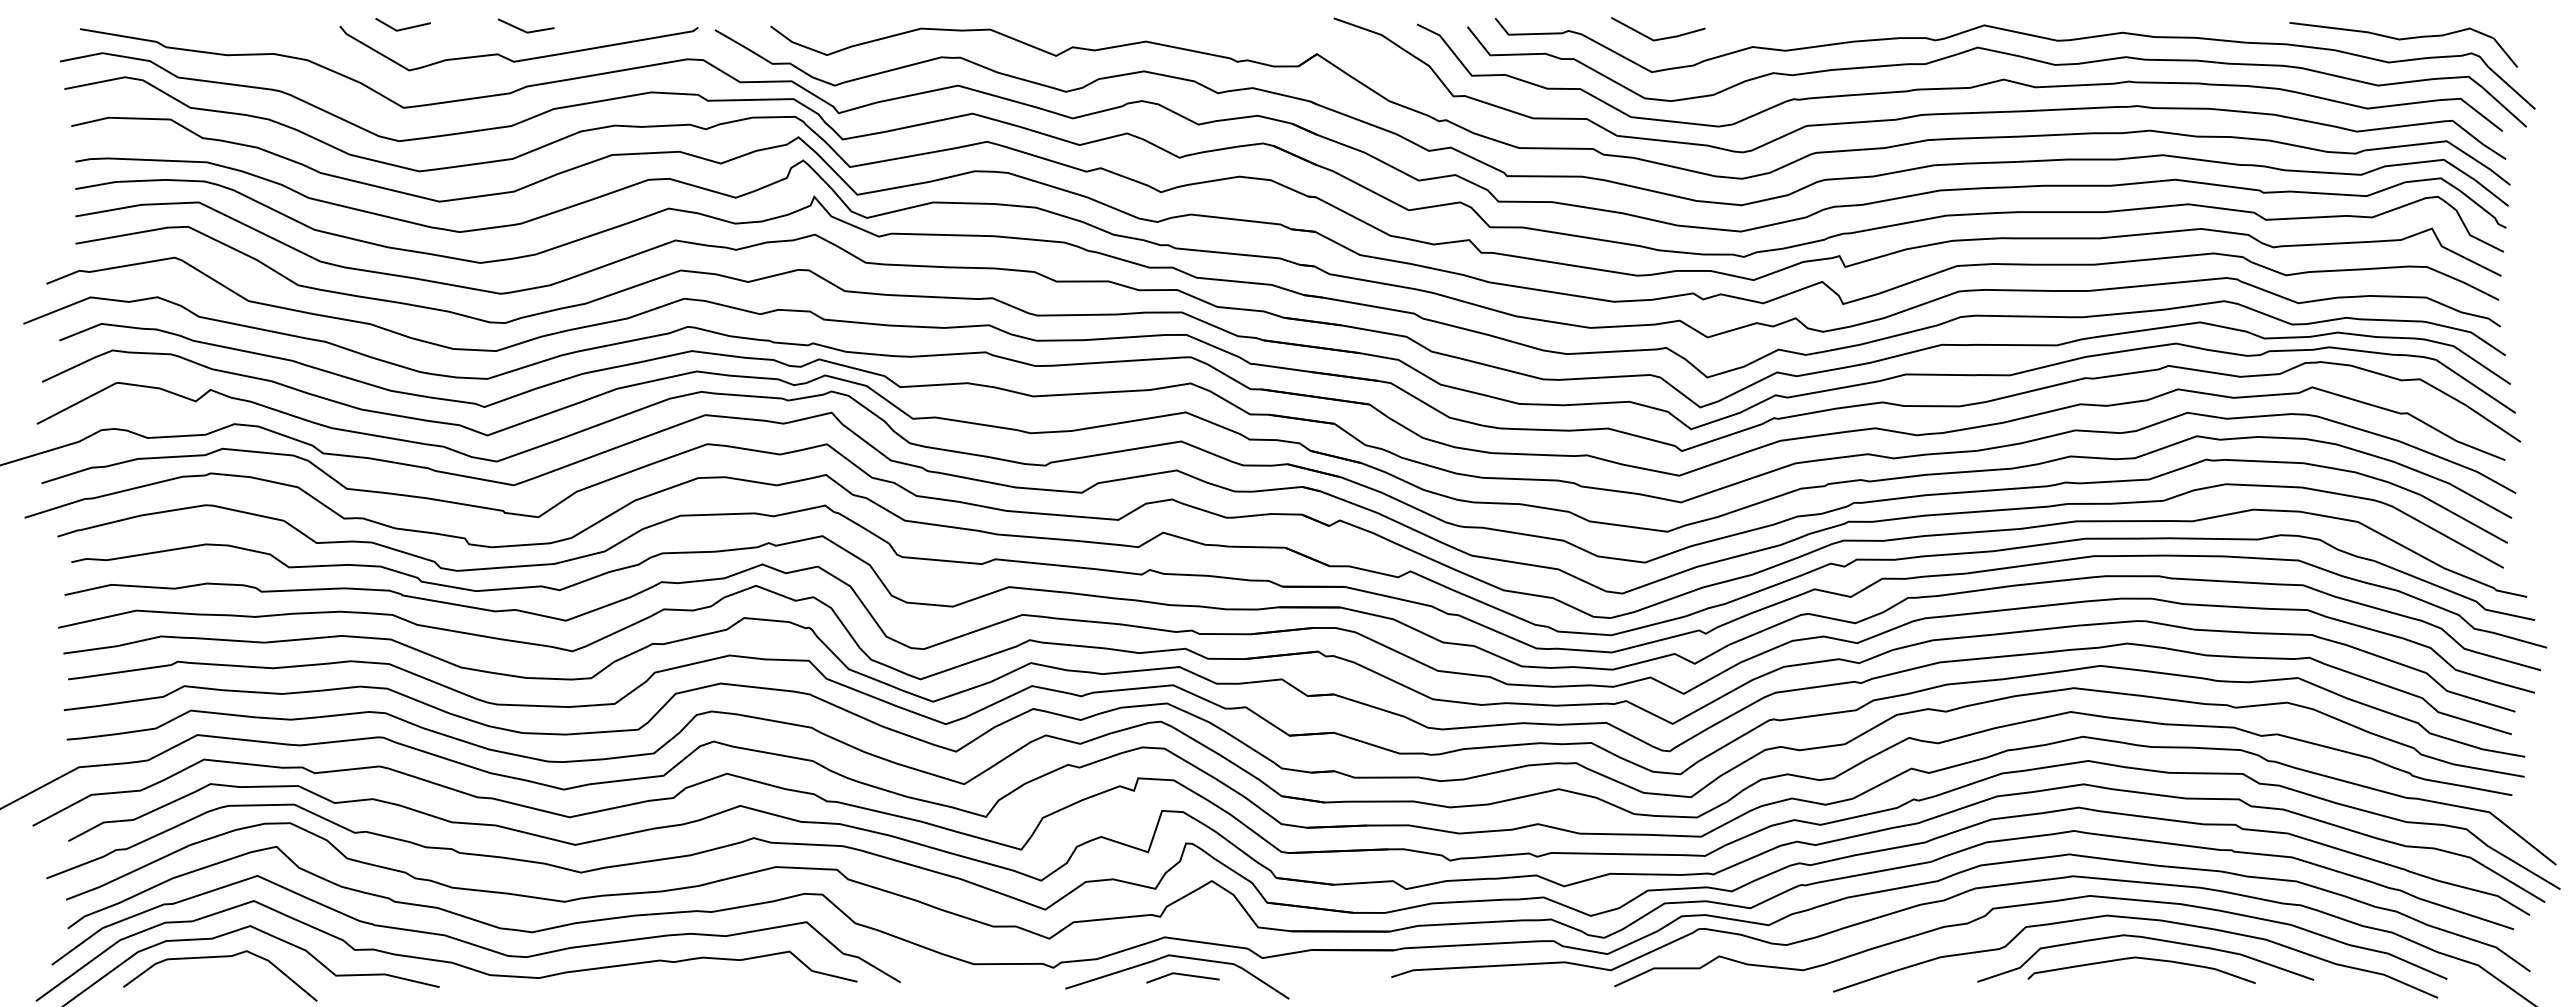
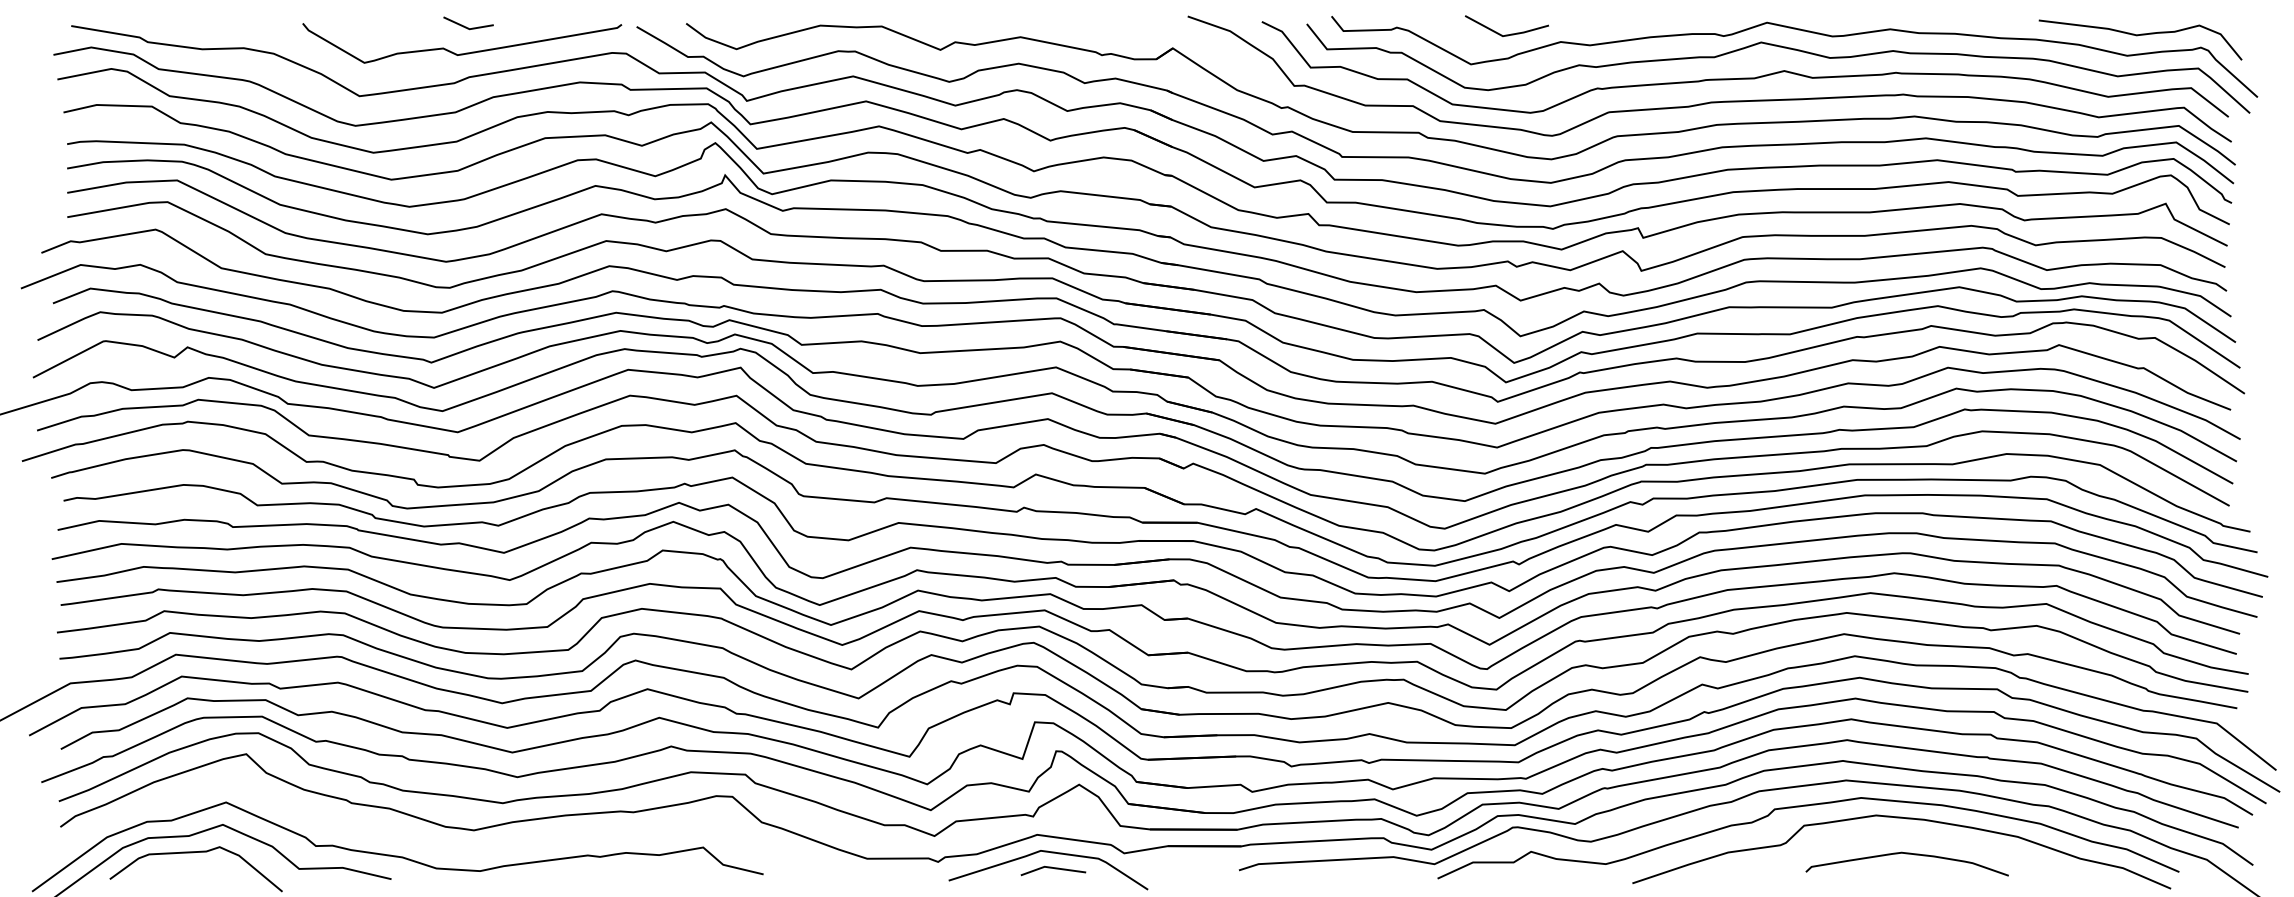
line: (402, 28) -> (358, 25), removed
line: (1658, 38) -> (1507, 34), moved
curve: (2149, 939) -> (1914, 836), removed
curve: (470, 942) -> (419, 839), removed

